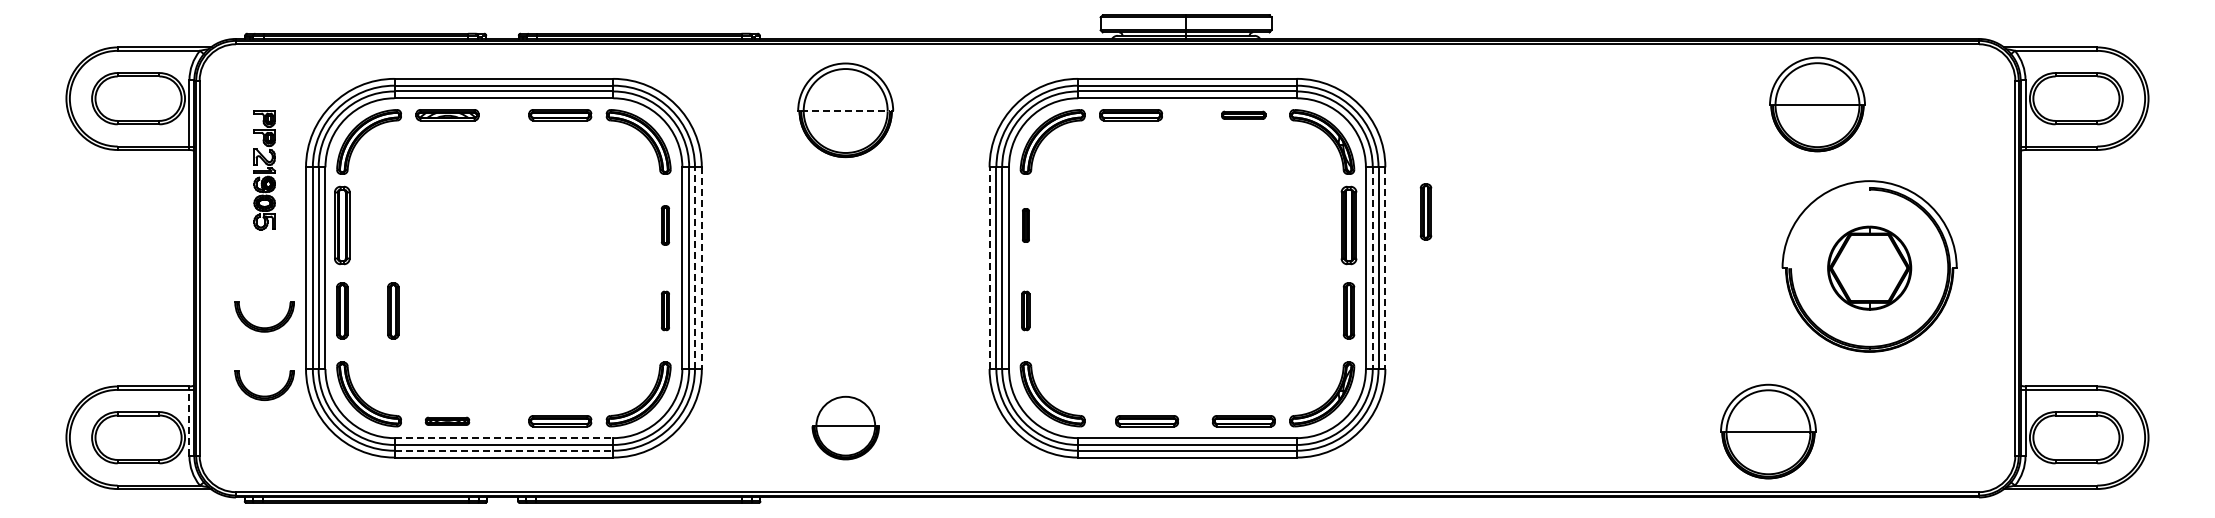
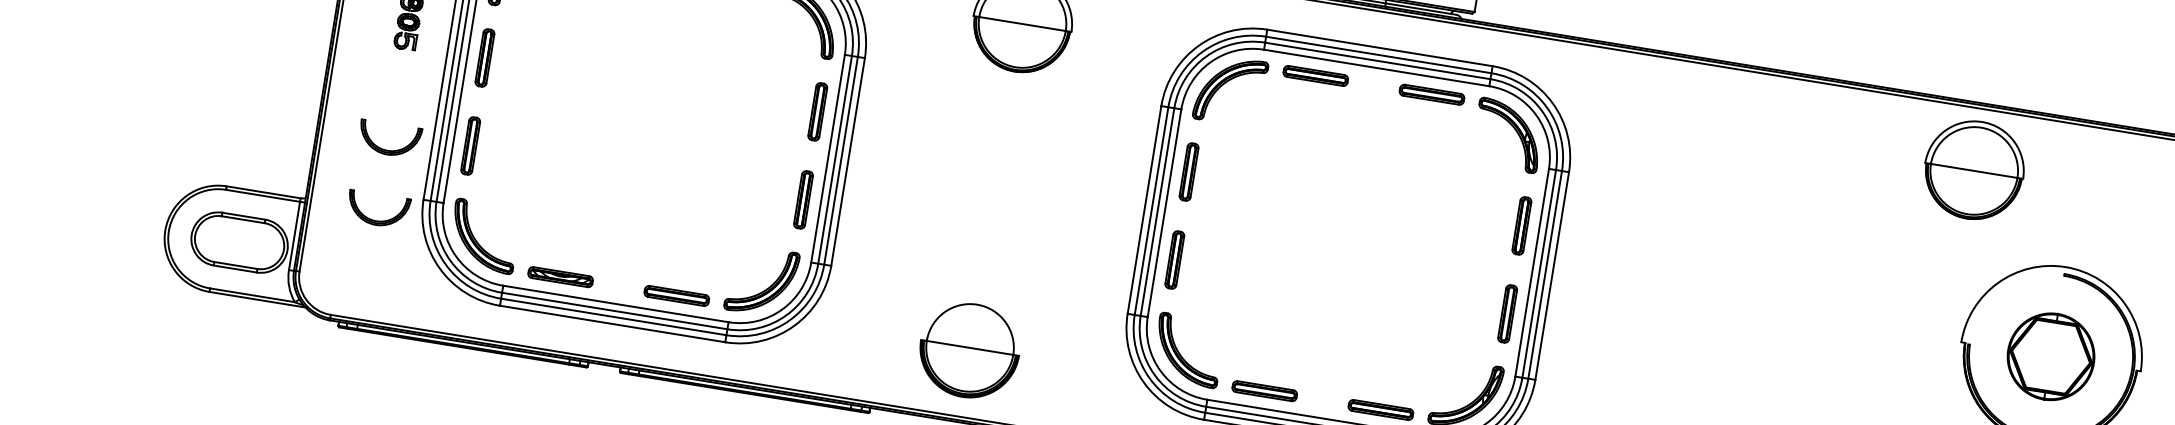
part: (1817, 104) -> (1974, 170), moved
line: (846, 111) -> (1023, 24), dashed -> solid
part: (1243, 115) -> (1431, 95), size x1.43
part: (1425, 211) -> (1603, 224), removed
part: (342, 225) -> (485, 58), size x0.71
part: (665, 225) -> (817, 111), size x1.43
part: (1025, 225) -> (1188, 171), size x1.67
part: (1348, 225) -> (1521, 225), size x0.71
line: (694, 268) -> (840, 161), dashed -> solid
line: (701, 268) -> (847, 162), dashed -> solid
line: (989, 268) -> (1144, 210), dashed -> solid
line: (1372, 268) -> (1538, 274), dashed -> solid
line: (1385, 268) -> (1552, 276), dashed -> solid
part: (393, 310) -> (523, 154), removed
part: (665, 310) -> (803, 199), size x1.43
part: (1025, 310) -> (1174, 259), size x1.43
line: (189, 421) -> (294, 234), dashed -> solid
part: (447, 421) -> (560, 277), size x1.43
part: (1146, 421) -> (1264, 391), moved
part: (845, 427) -> (969, 350), size x1.43
line: (504, 438) -> (616, 304), dashed -> solid
line: (504, 450) -> (614, 316), dashed -> solid

